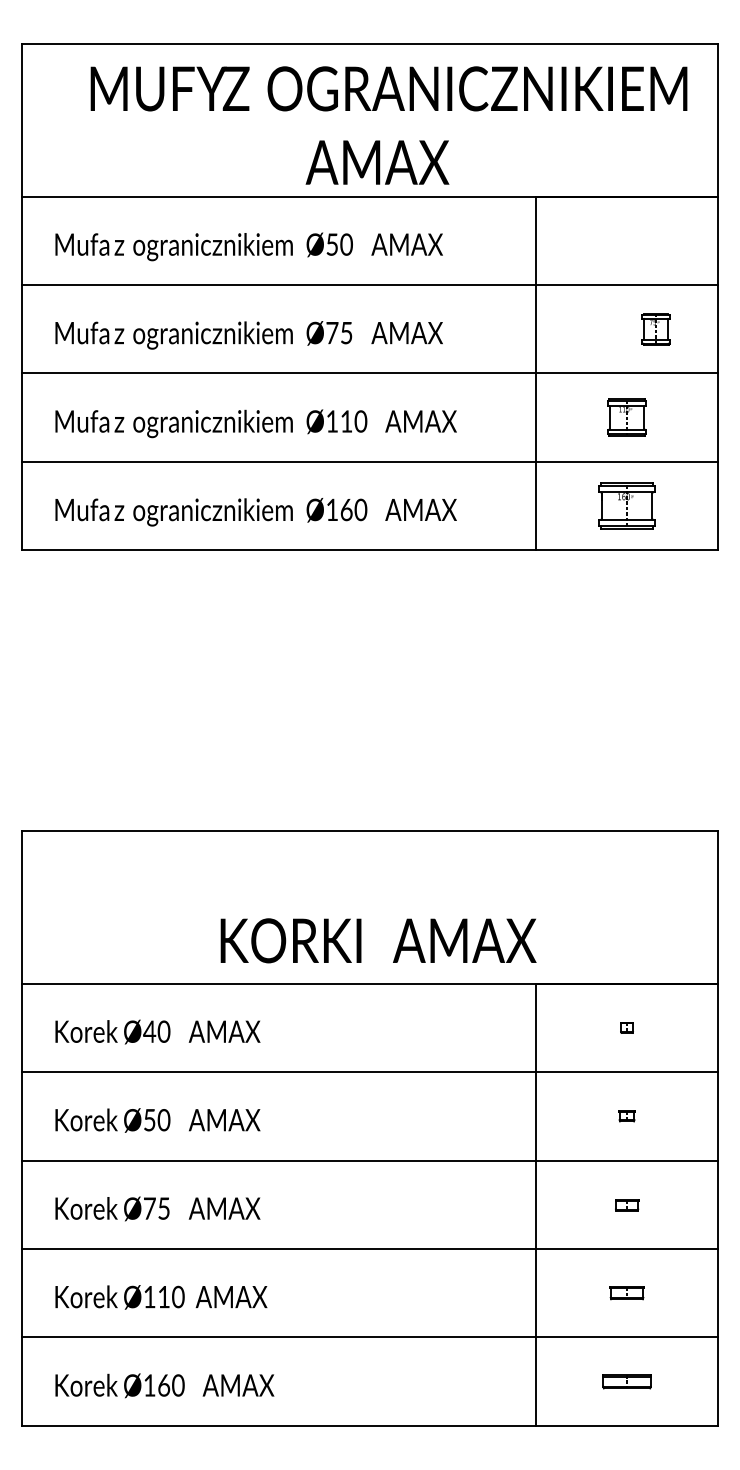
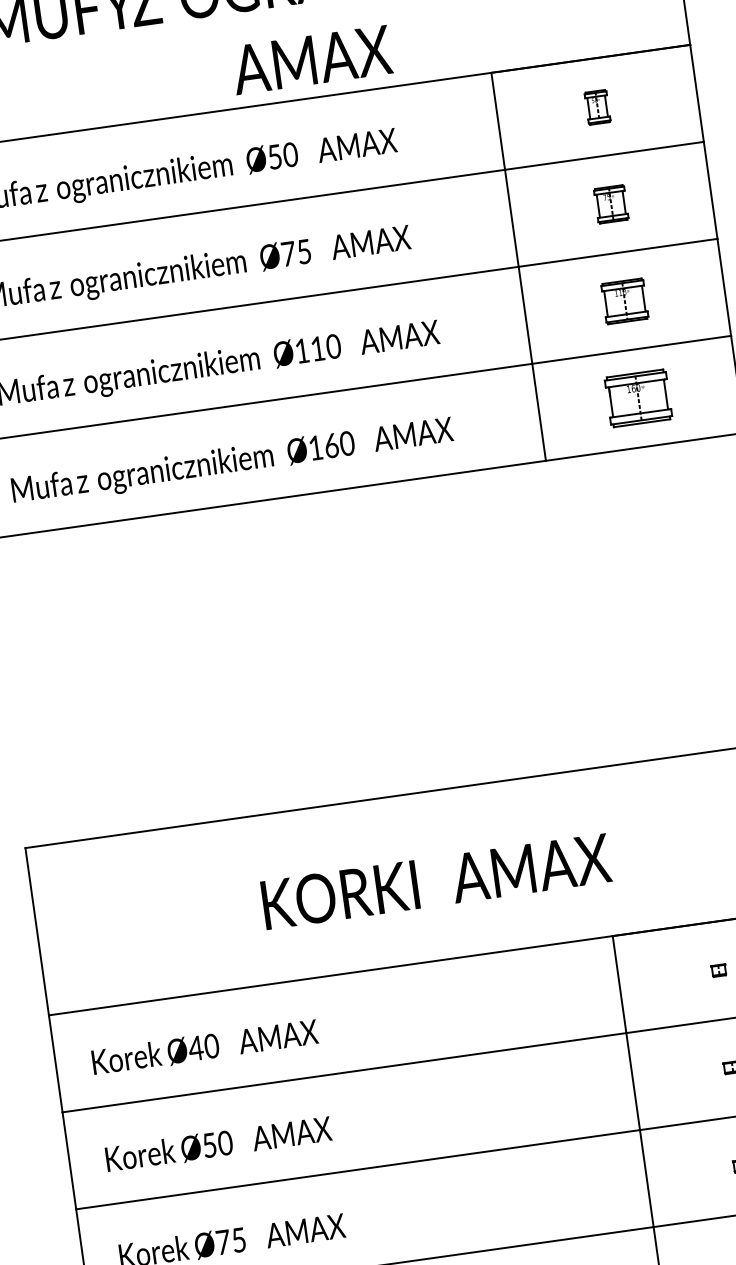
part: (626, 240) -> (597, 107), added
part: (655, 329) -> (610, 204), moved
text: (378, 940) -> (436, 881), moved

